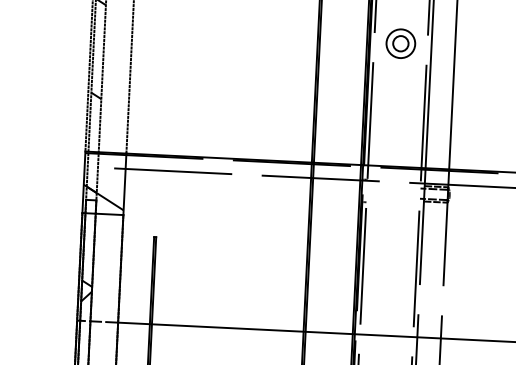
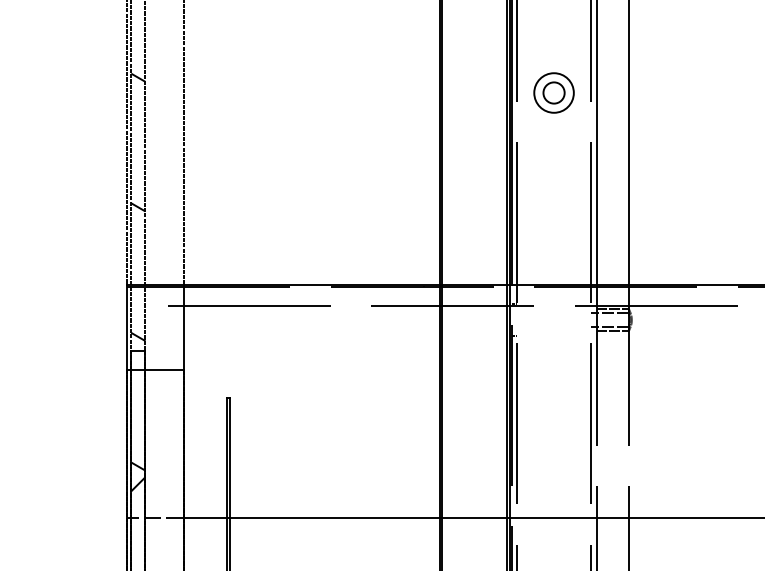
part: (400, 43) -> (553, 92), moved
hatch: (103, 197) -> (155, 346), removed

